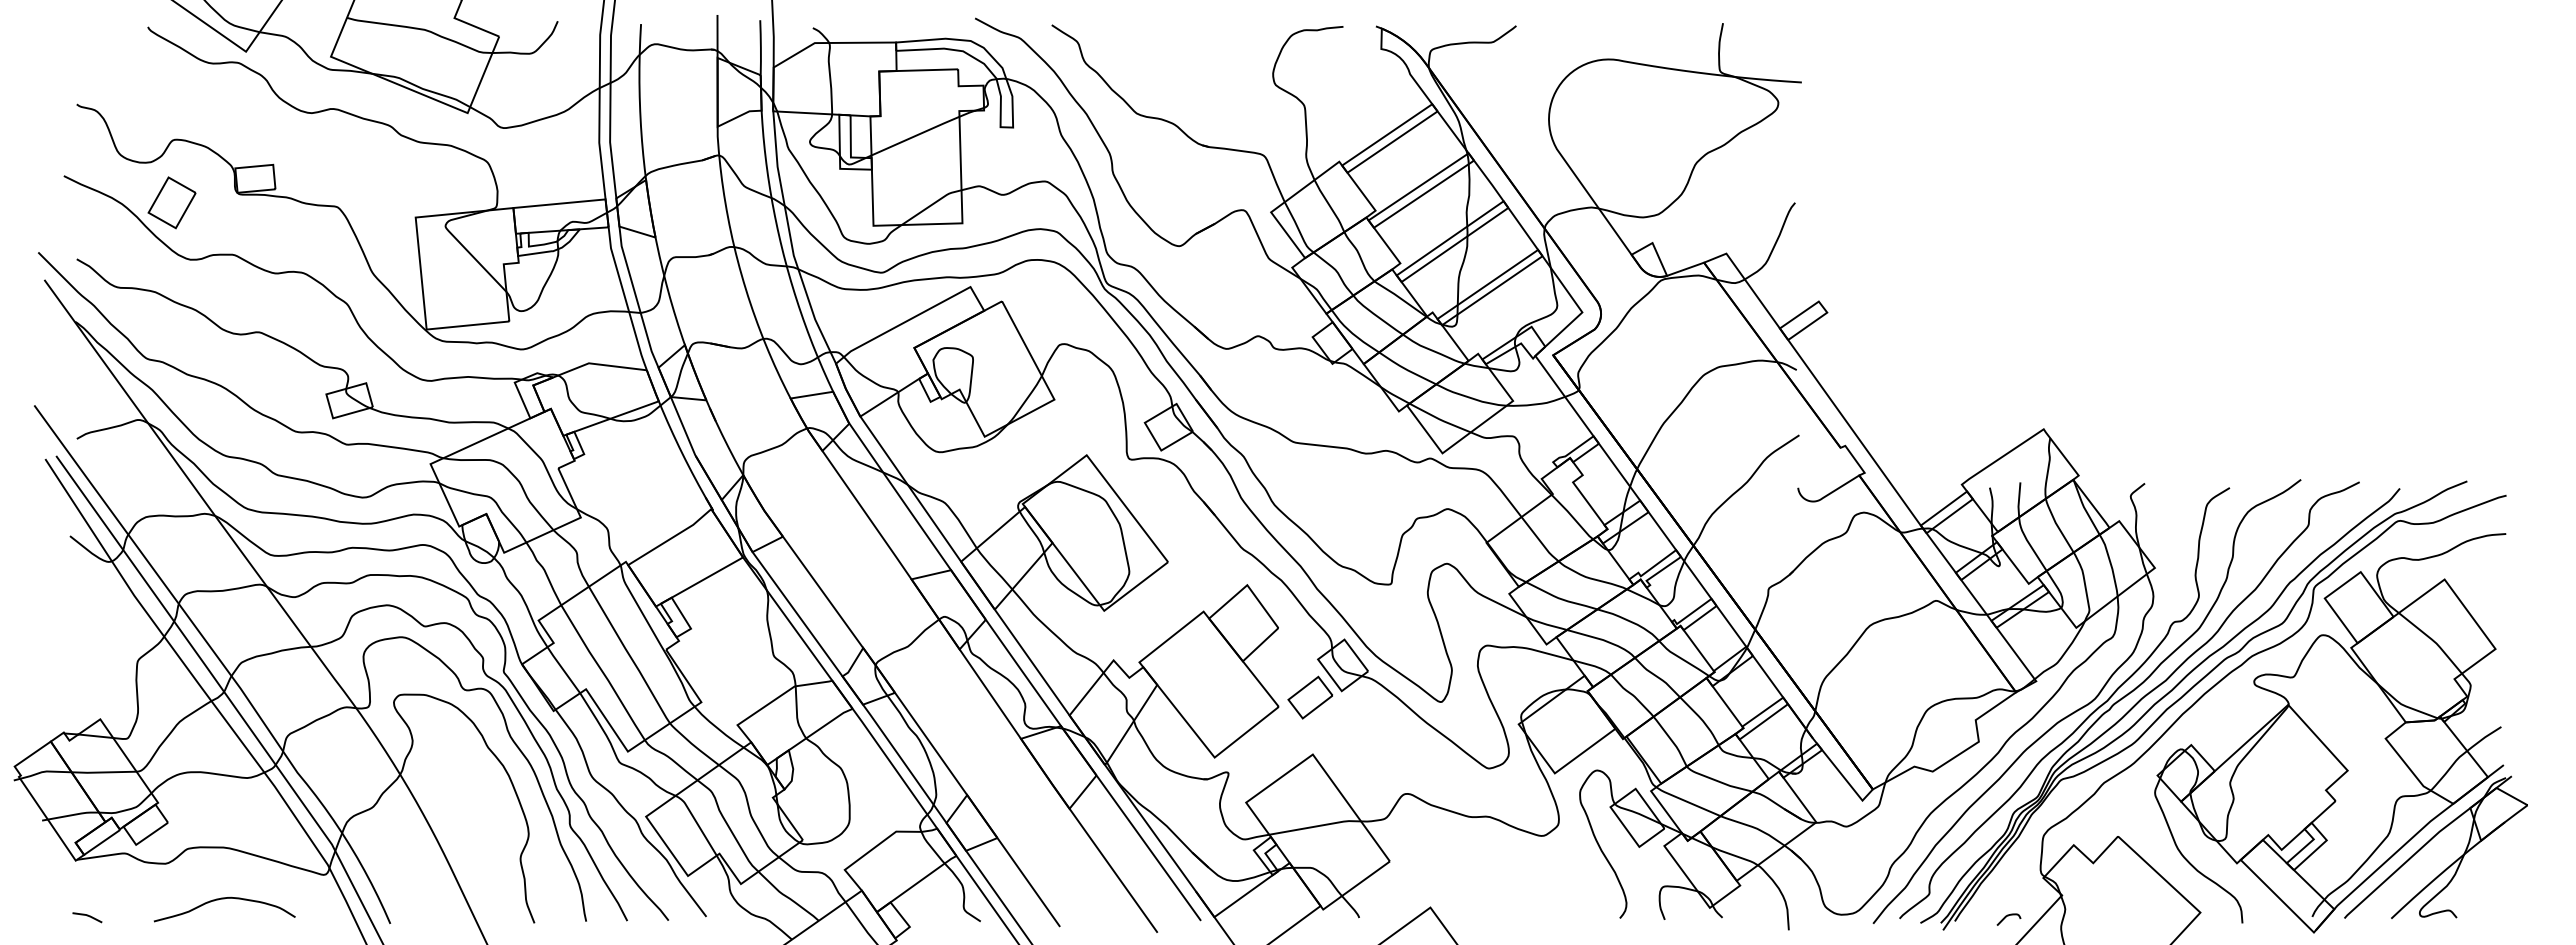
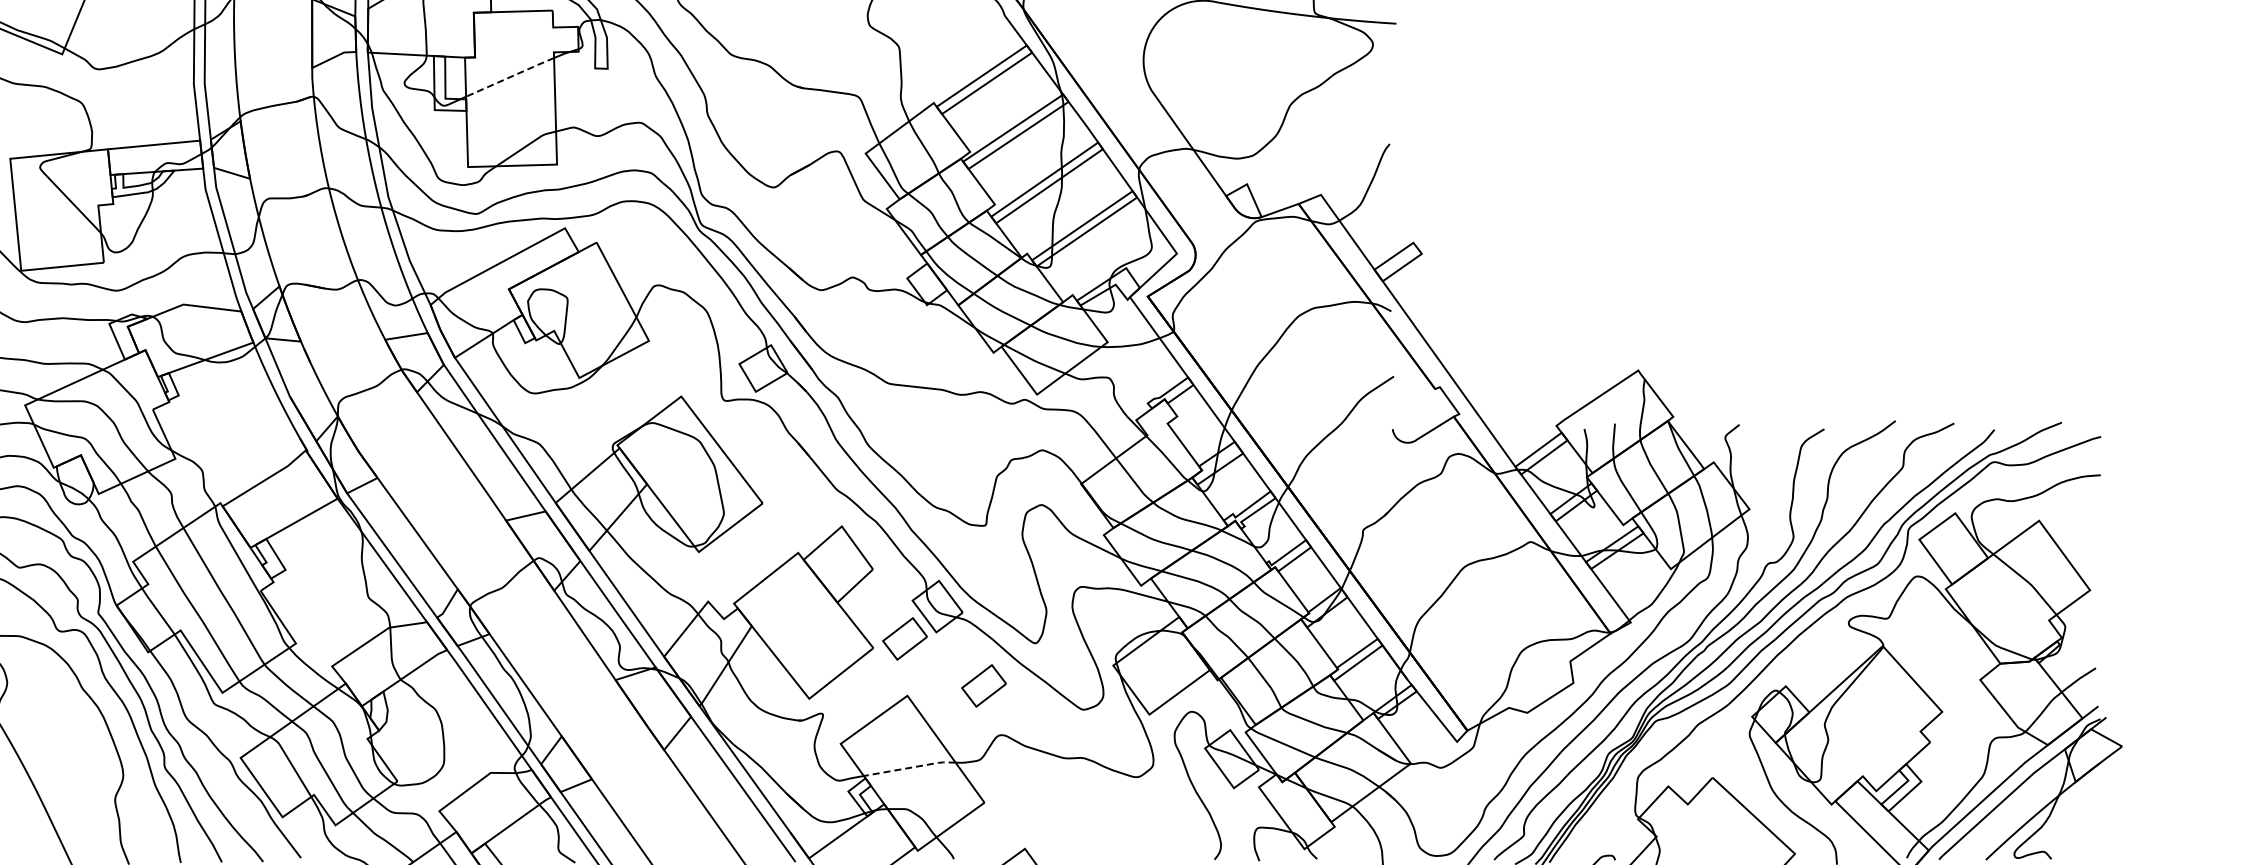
line: (916, 135) -> (511, 76), solid -> dashed
part: (1388, 744) -> (983, 685), added
line: (1316, 826) -> (911, 767), solid -> dashed

